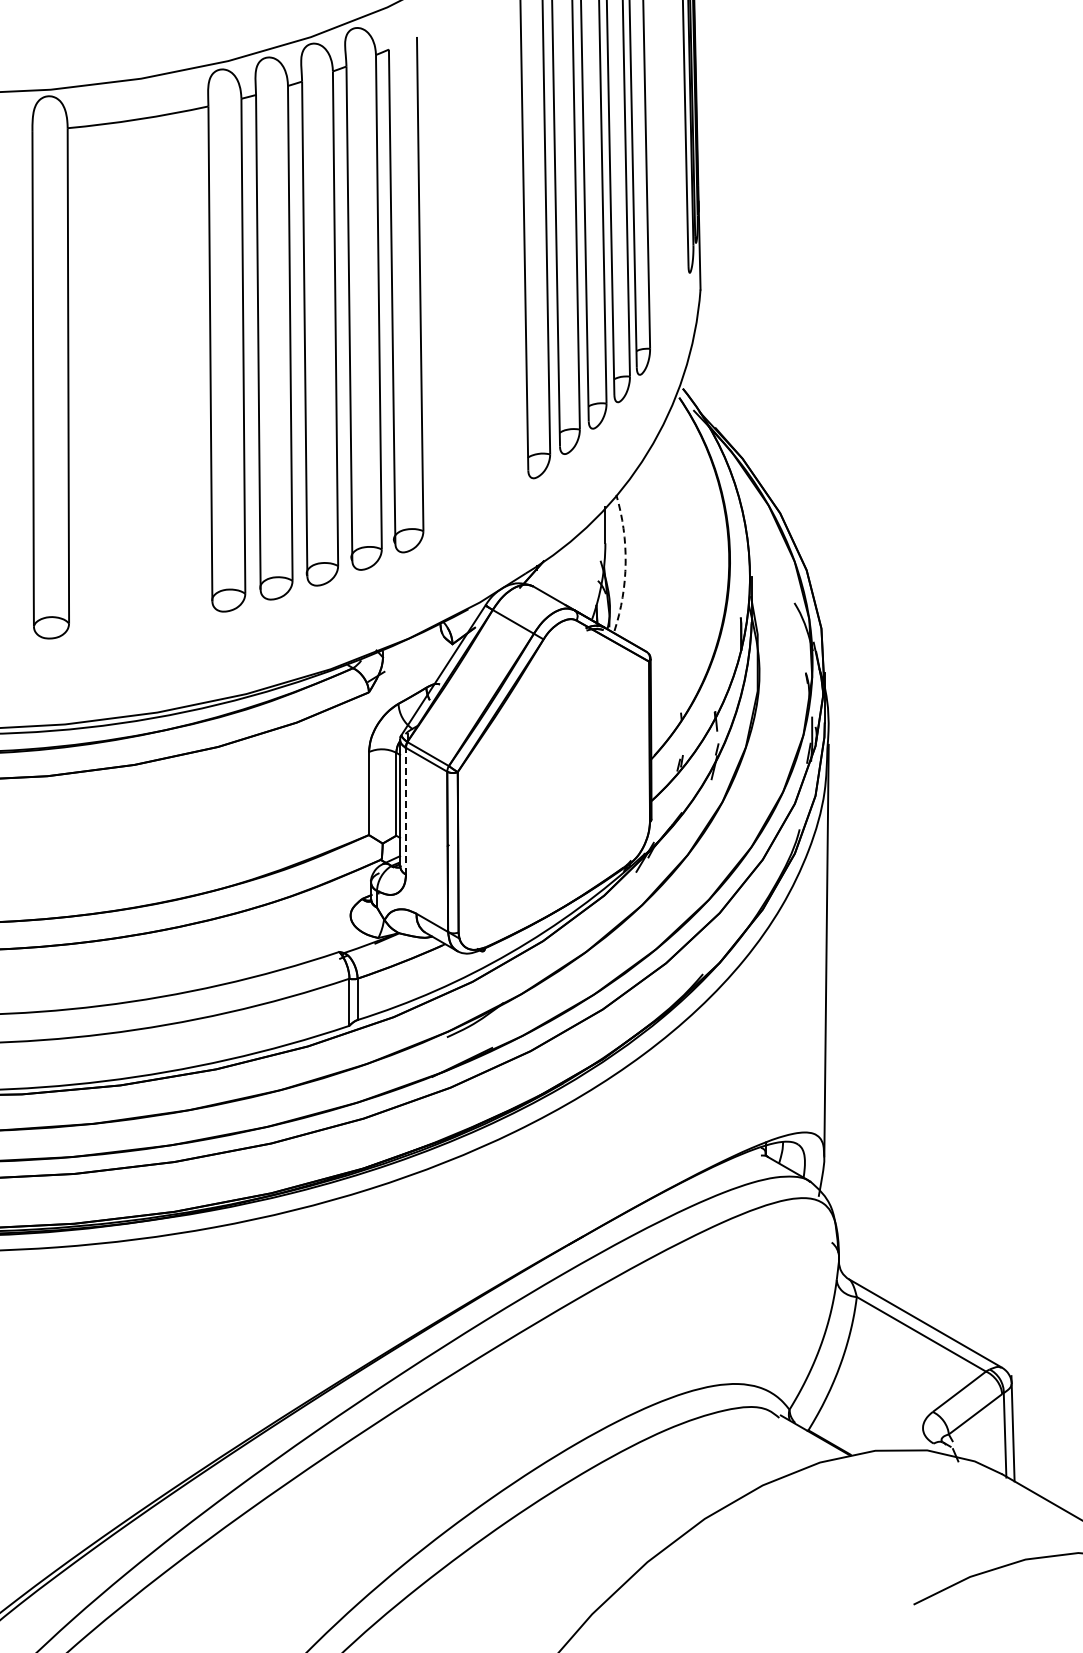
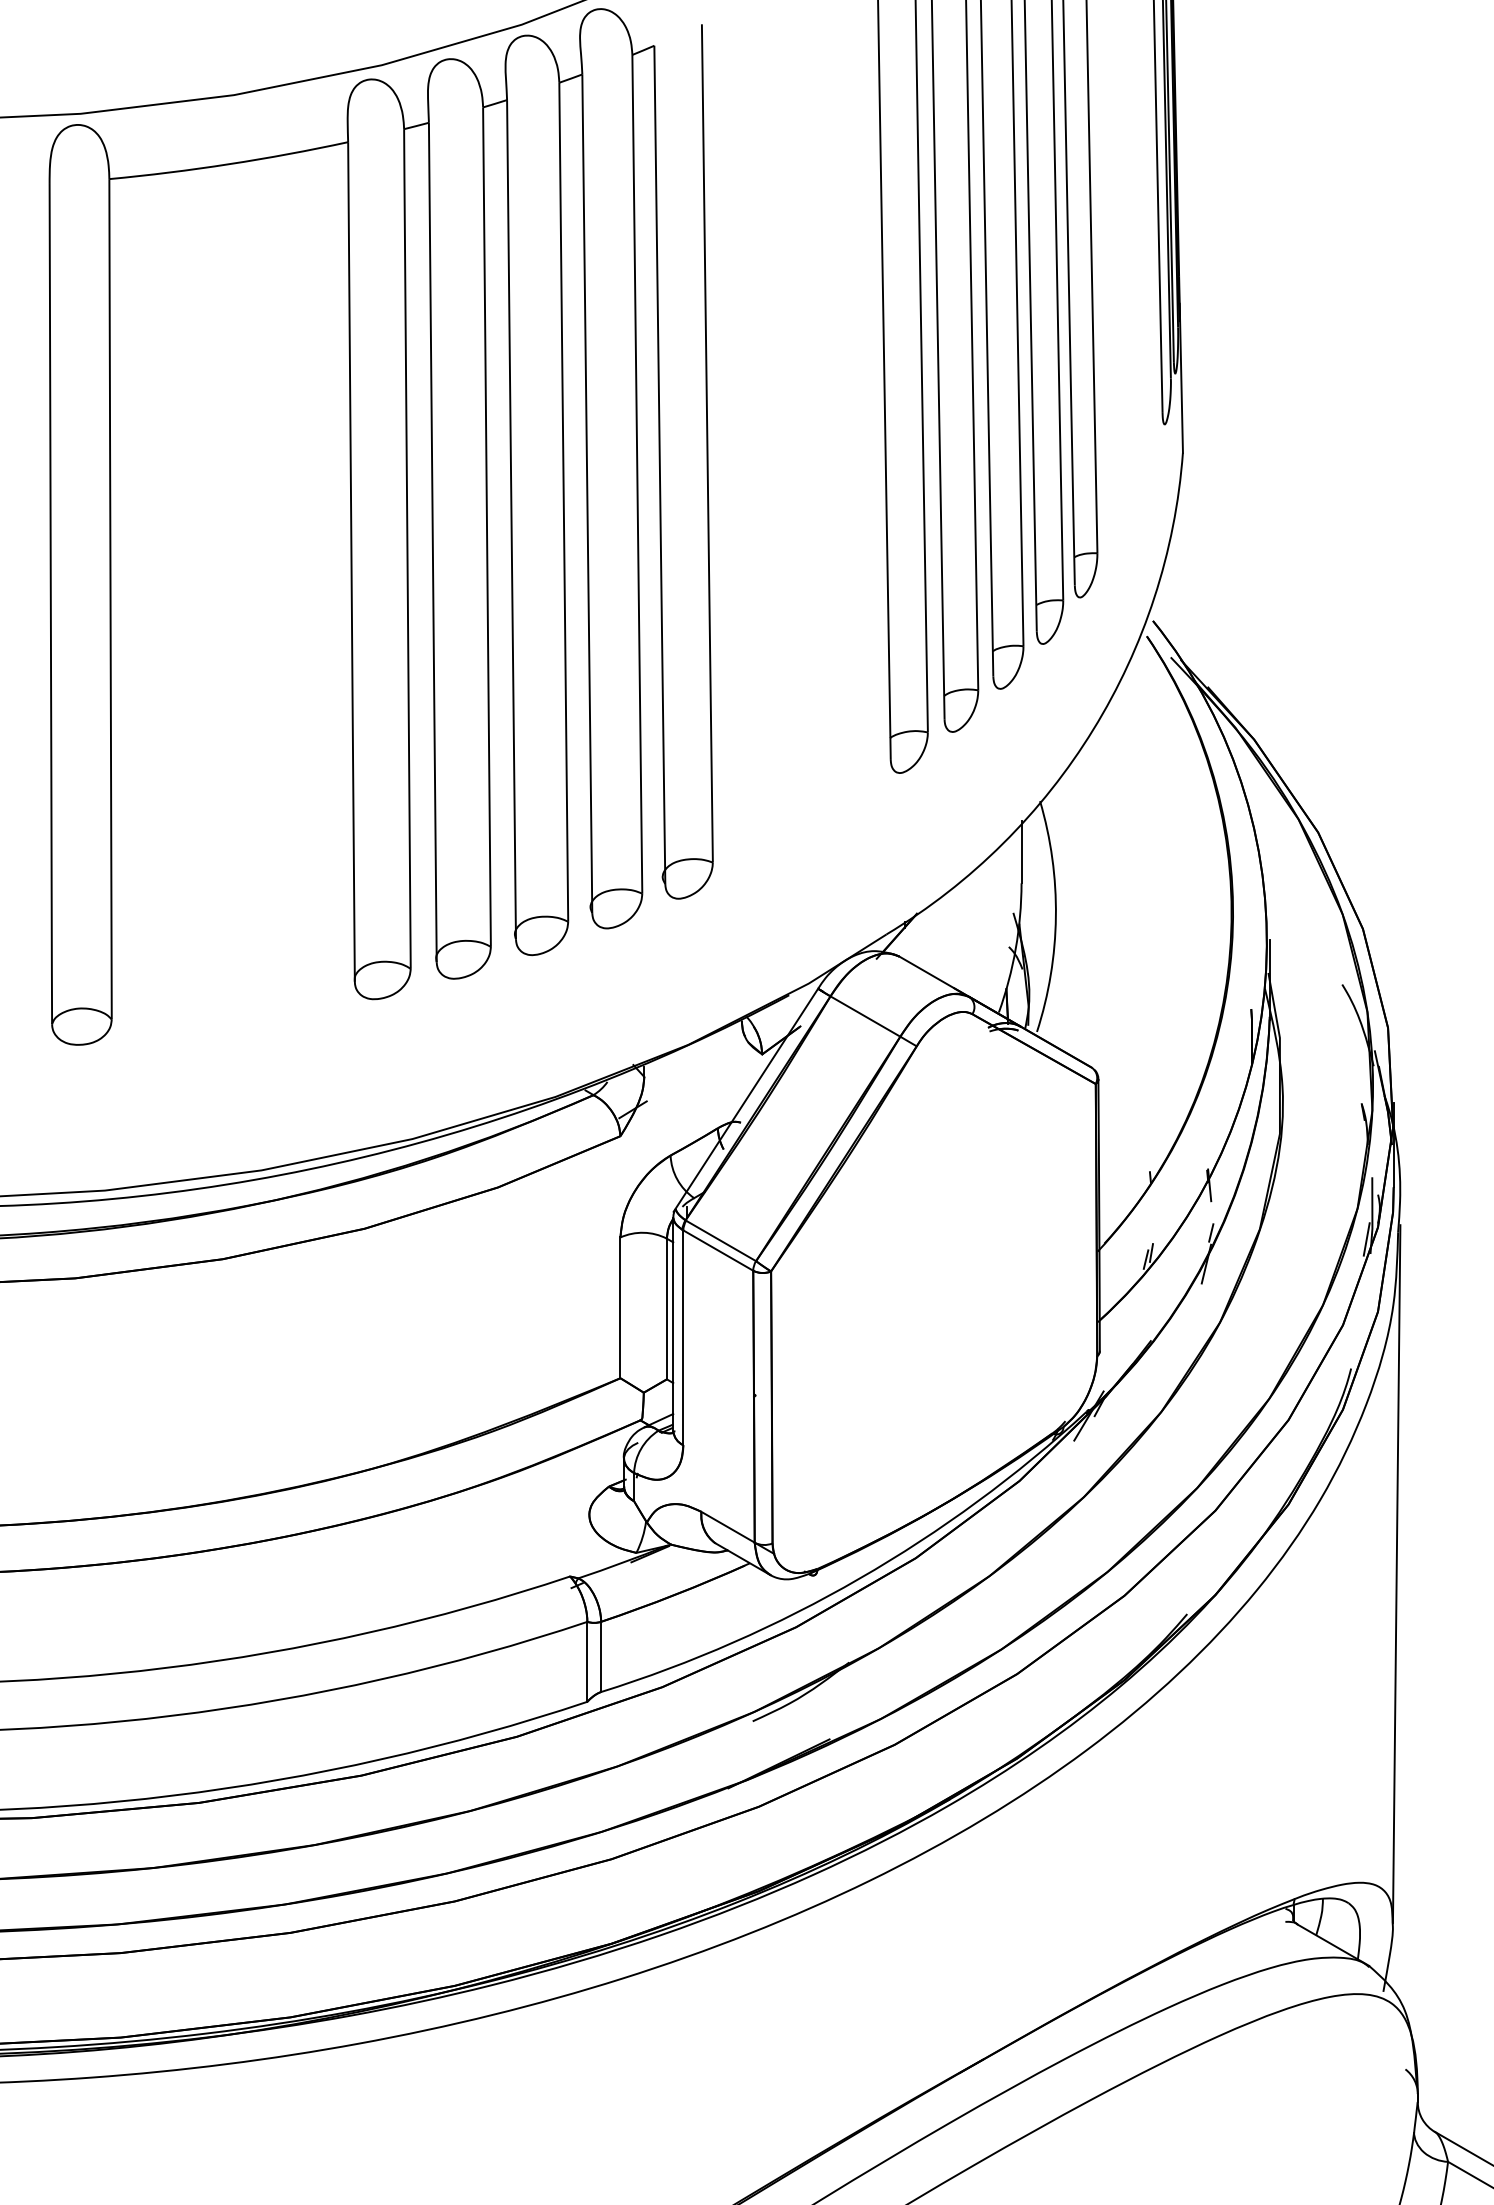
arc: (625, 563) -> (1055, 917), dashed -> solid
line: (406, 810) -> (684, 1336), dashed -> solid

